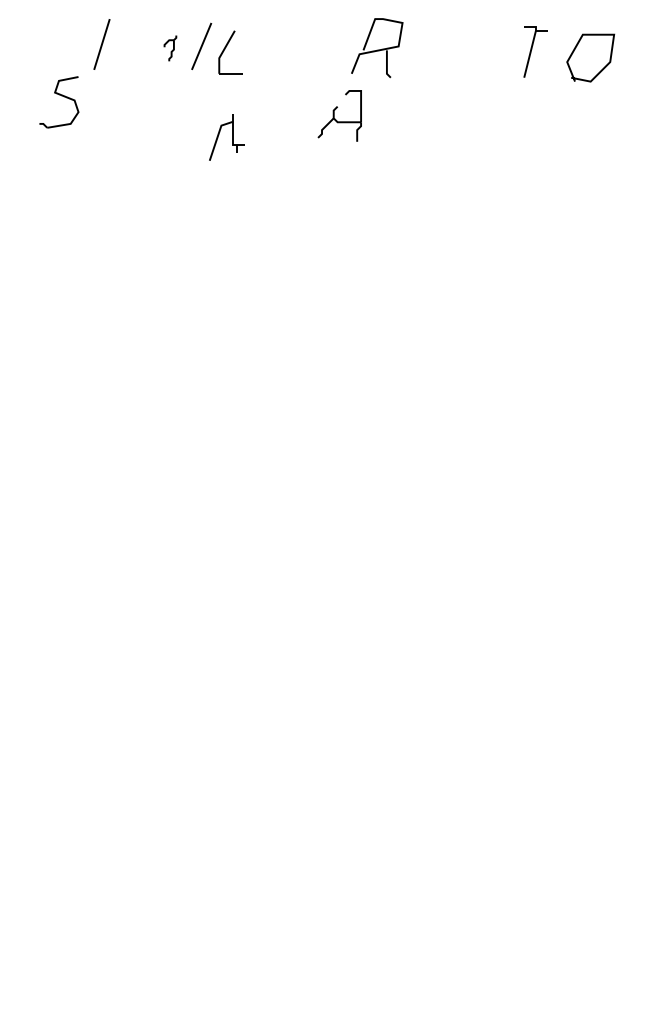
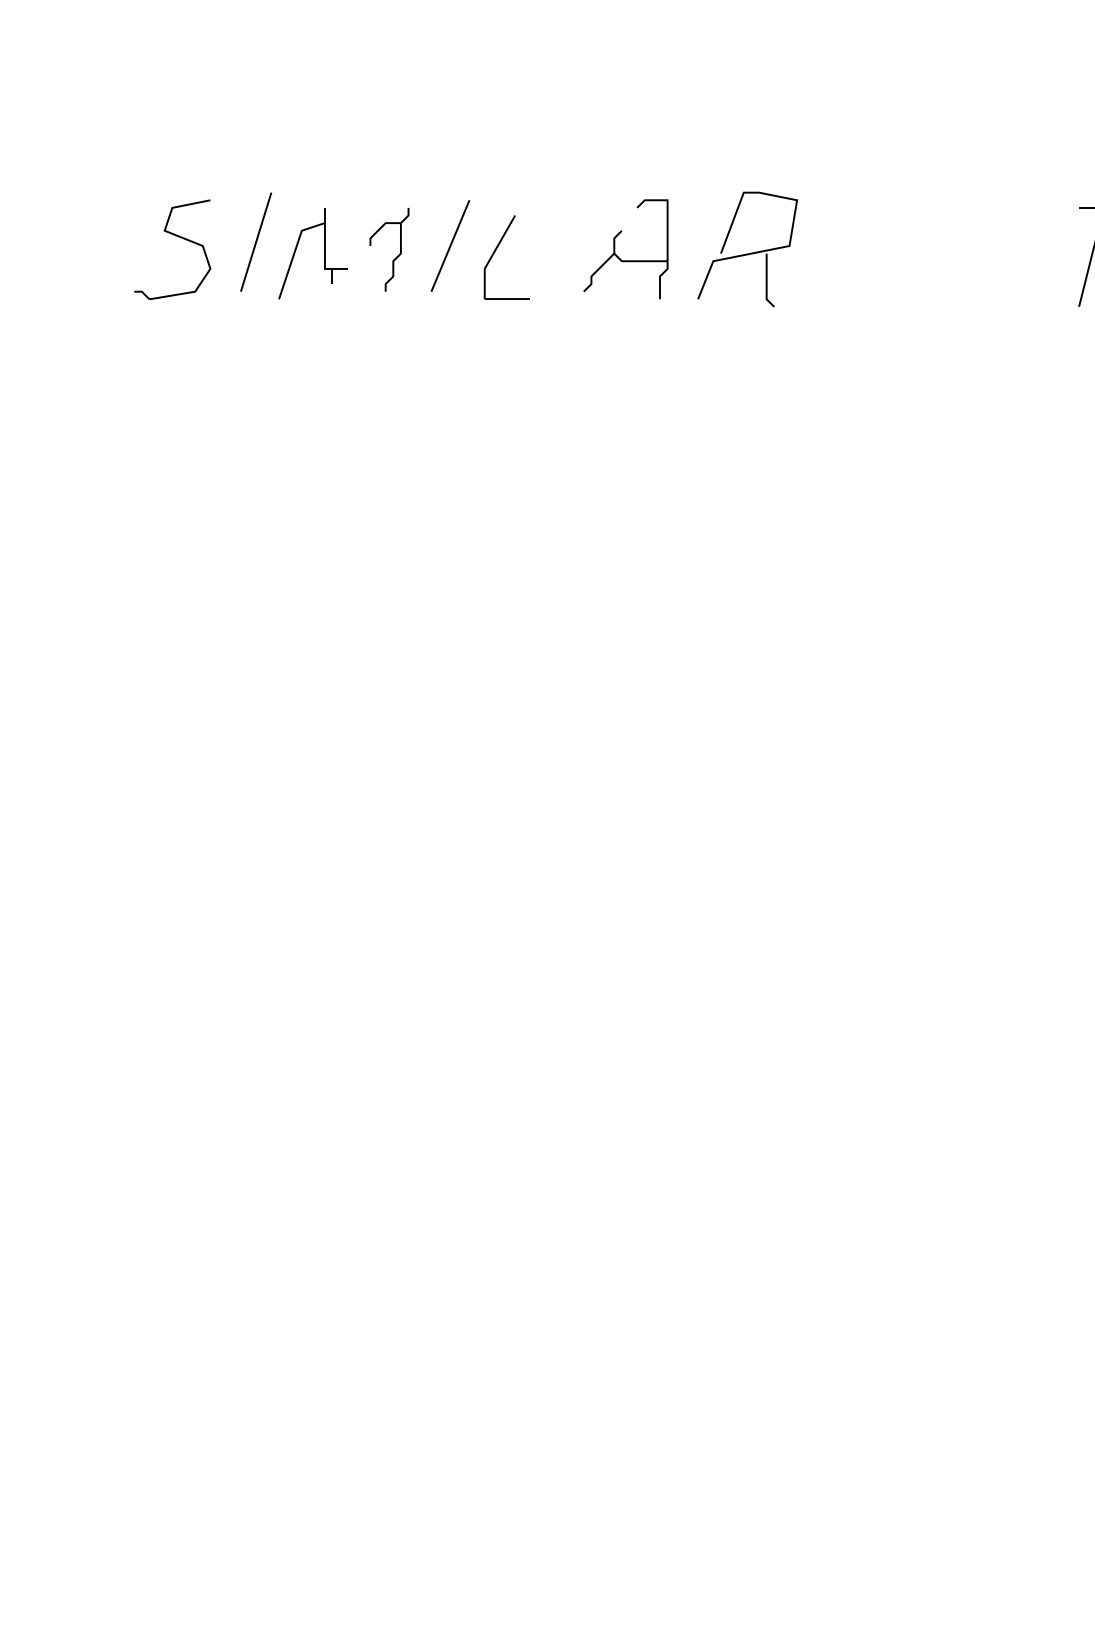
part: (170, 48) -> (389, 249), size x1.67
part: (377, 48) -> (748, 249), moved
part: (61, 96) -> (177, 238), moved
part: (339, 115) -> (625, 248), moved
part: (226, 137) -> (311, 253), moved

